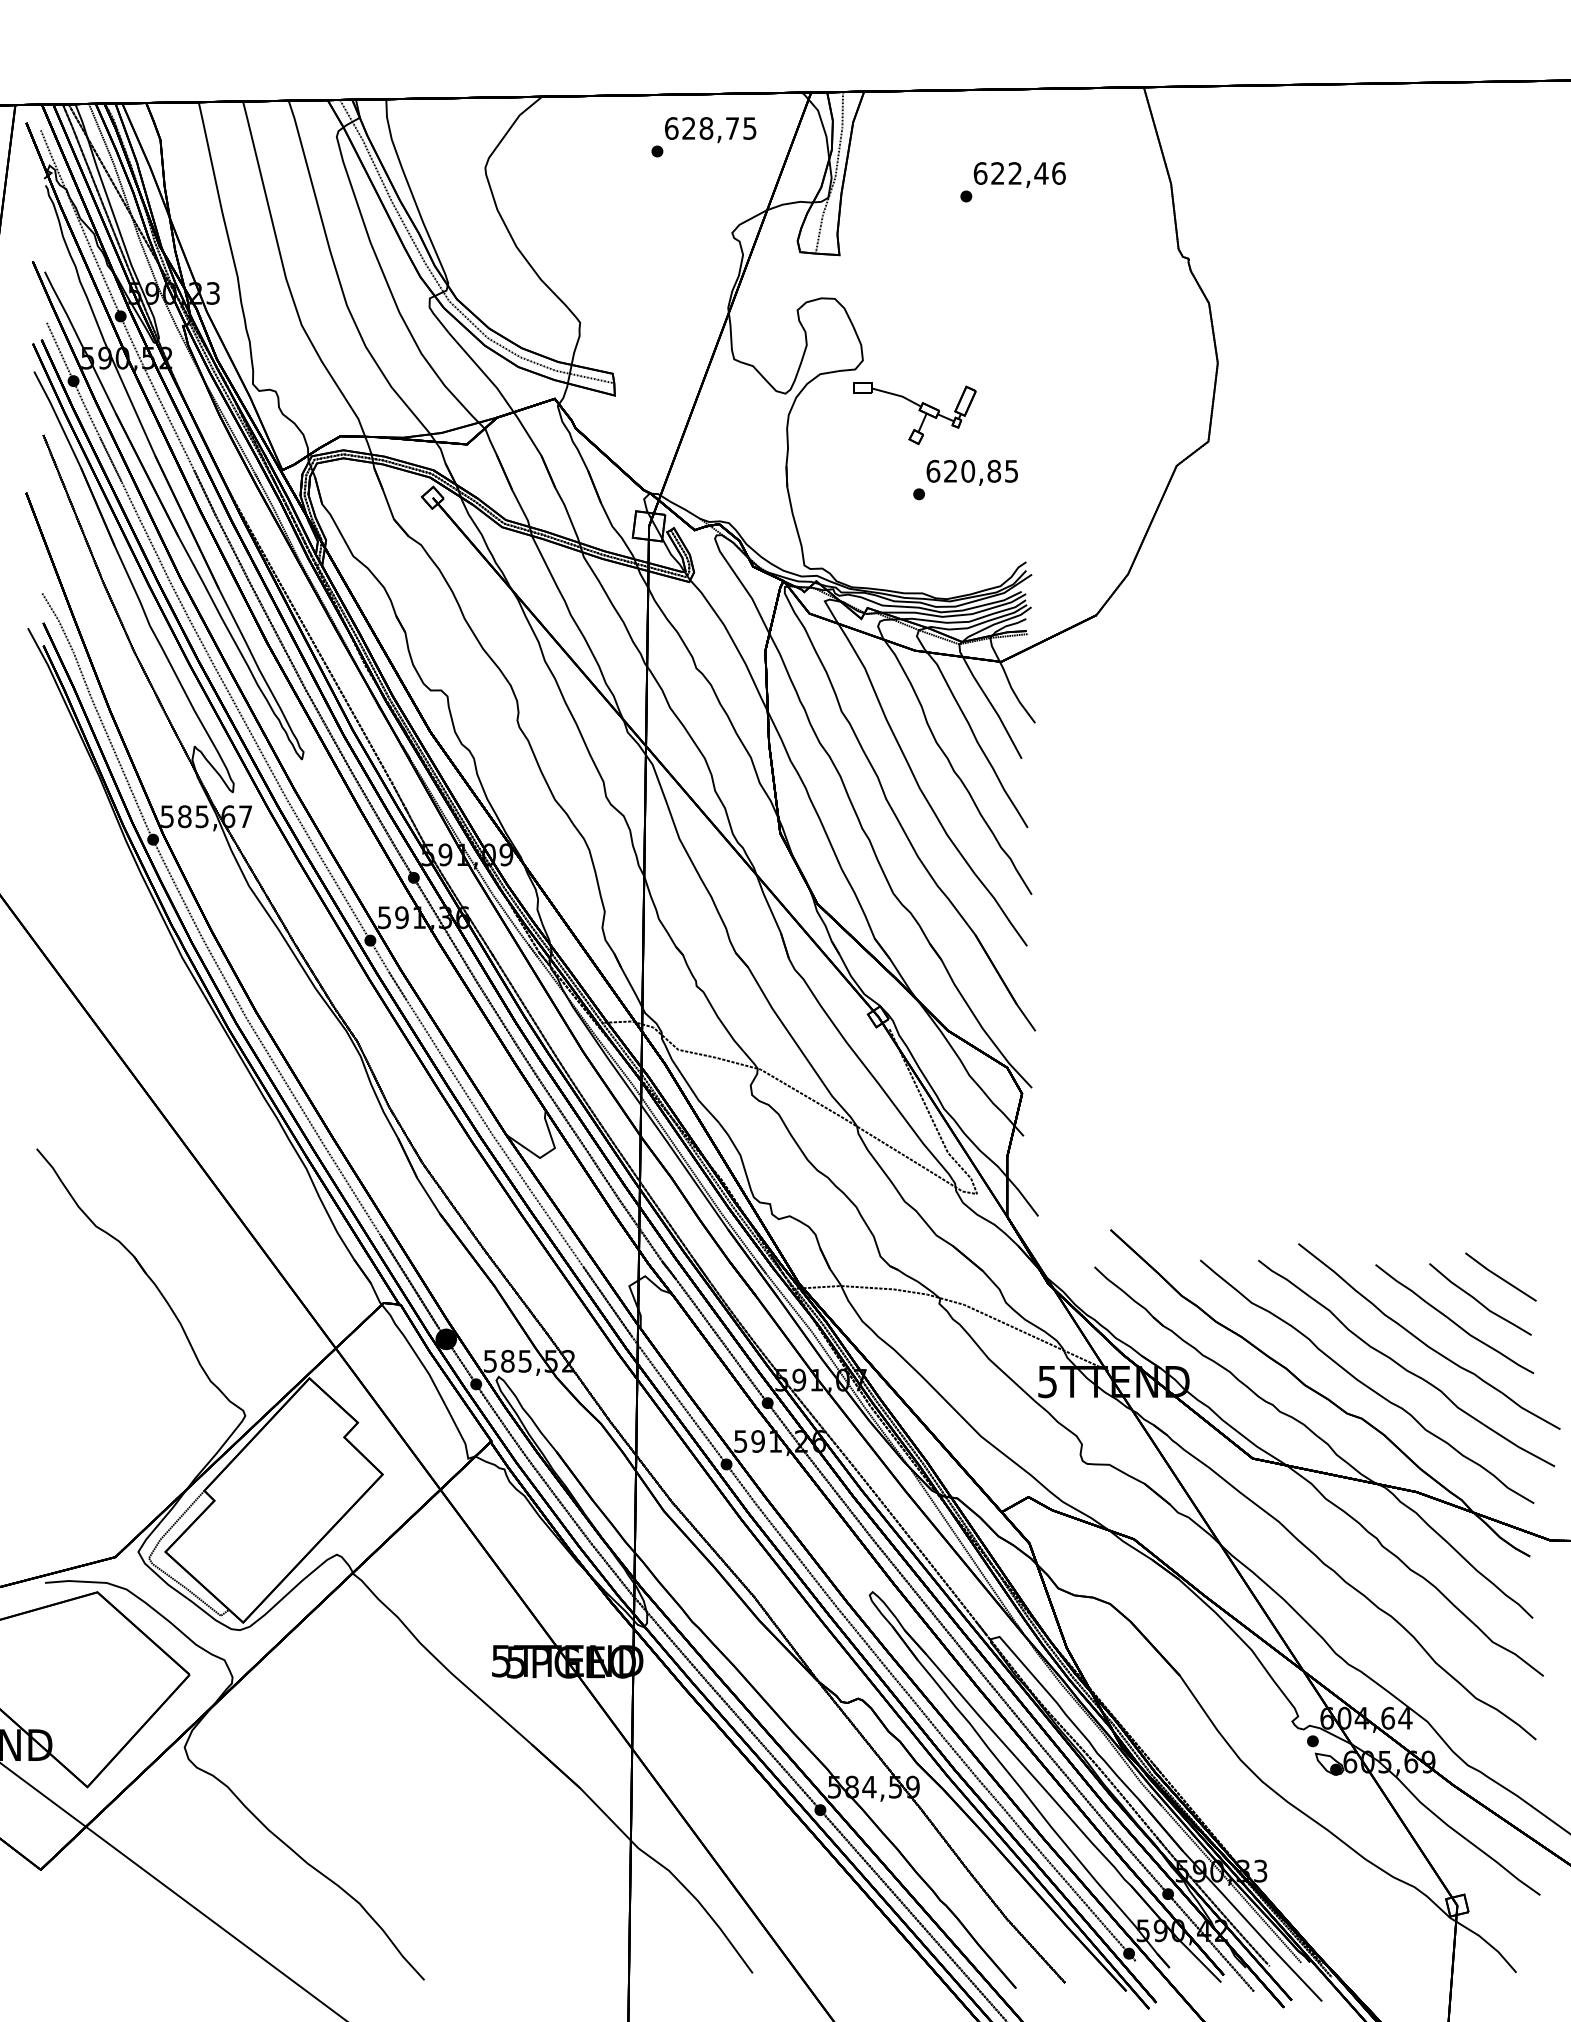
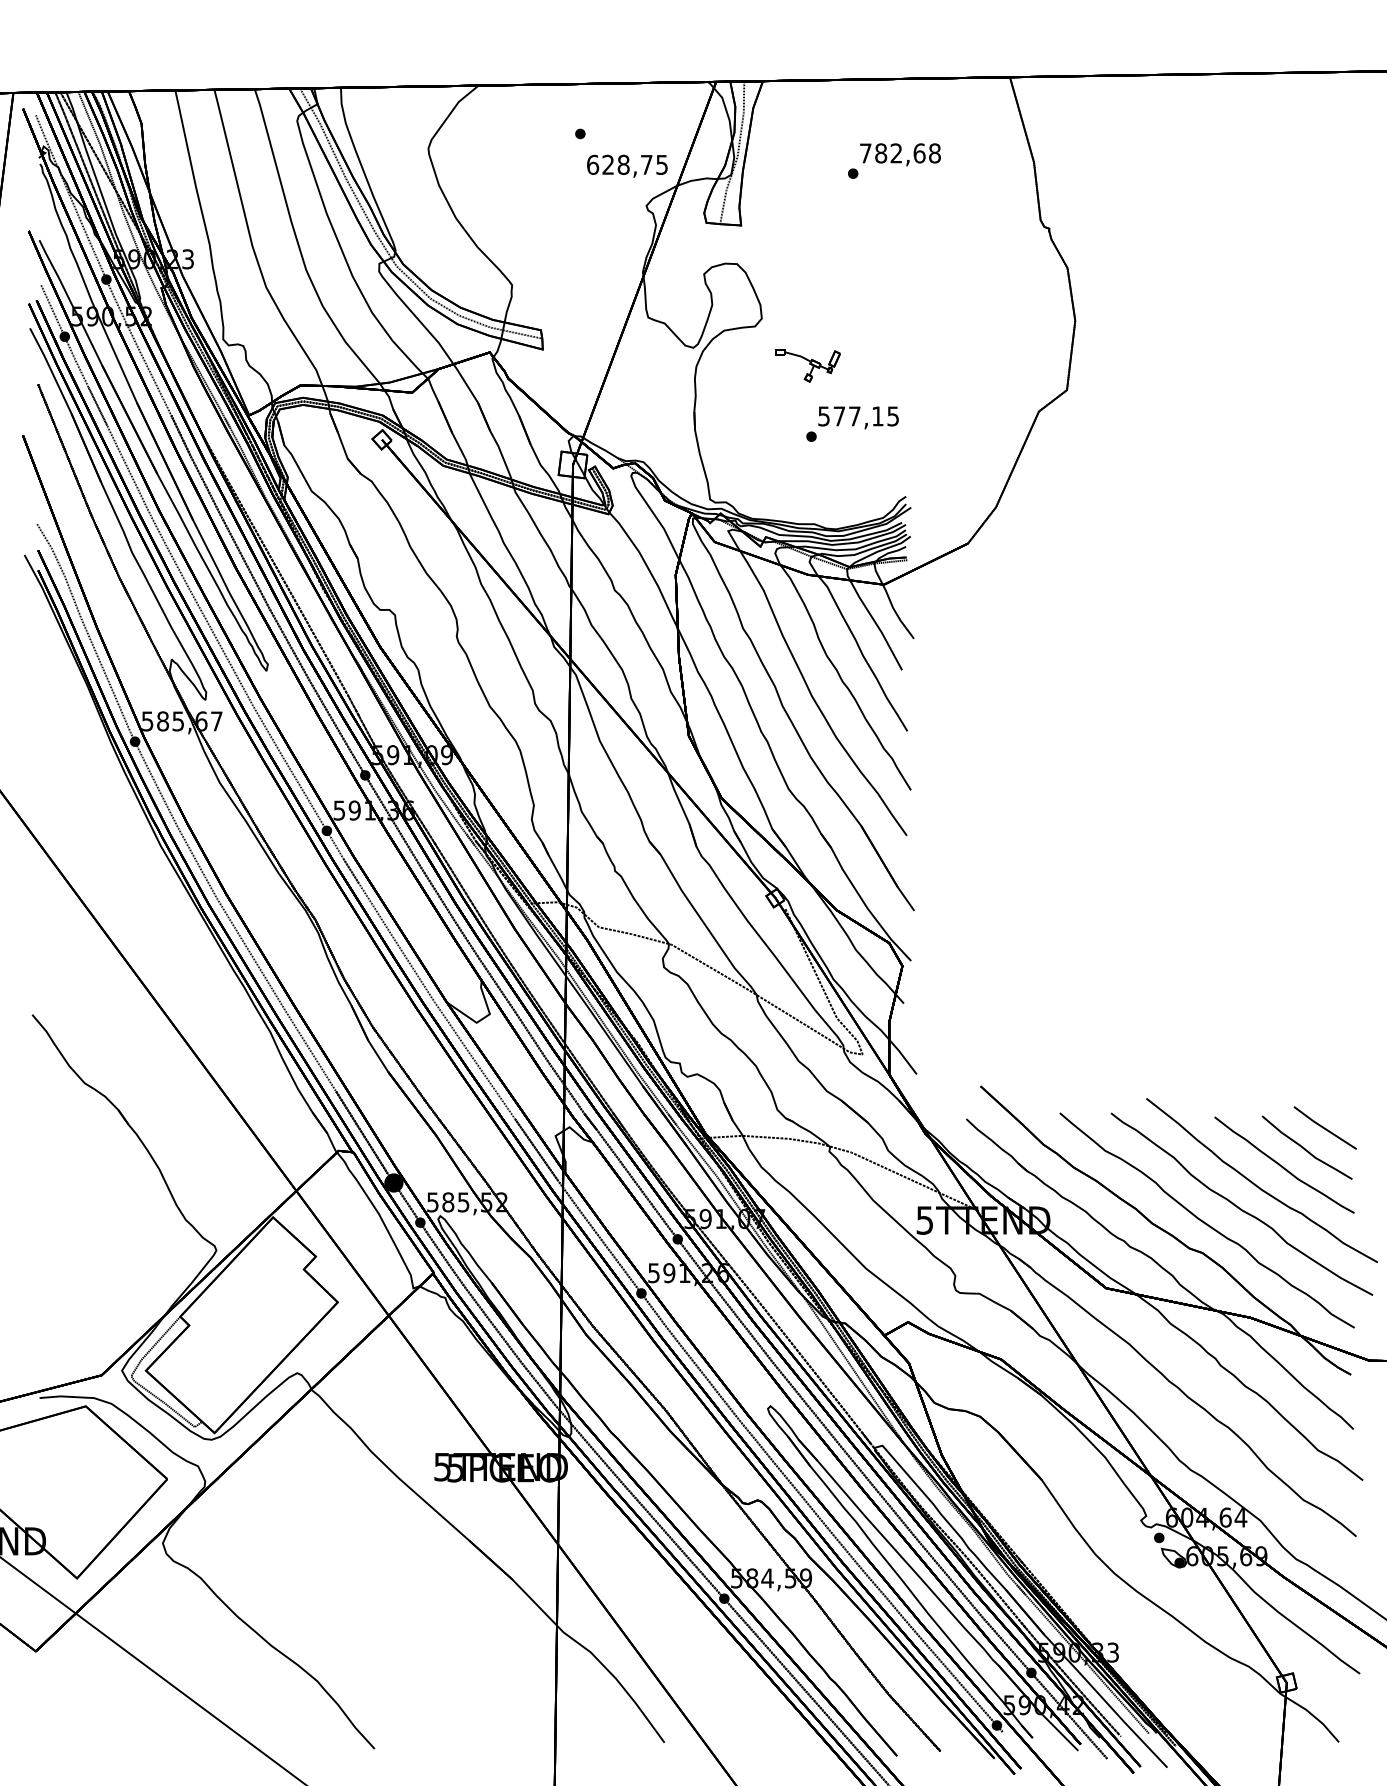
text: (710, 130) -> (627, 166), moved
text: (1019, 173) -> (900, 153), 622,46 -> 782,68
part: (914, 413) -> (807, 365), size x0.6
text: (963, 470) -> (850, 415), 620,85 -> 577,15

